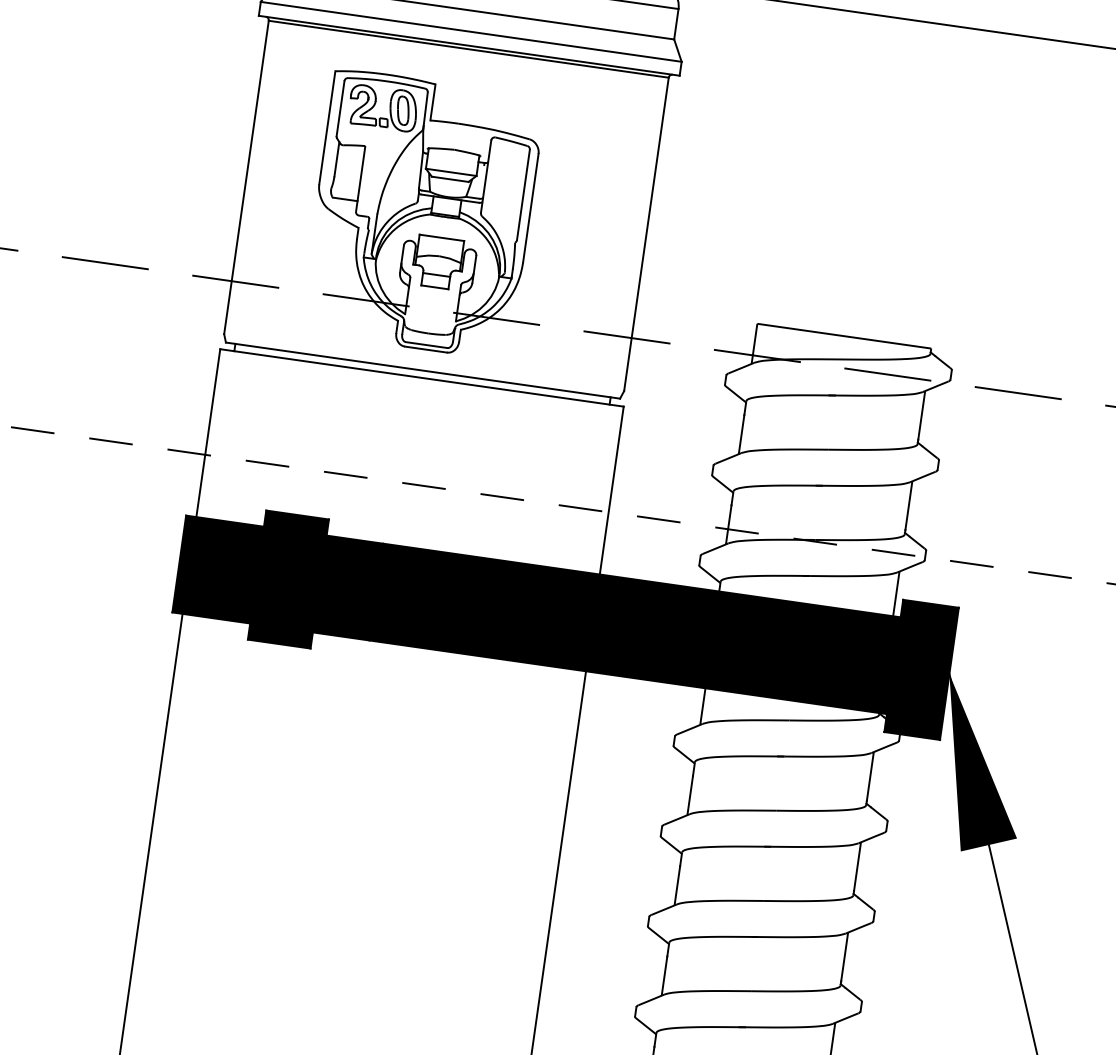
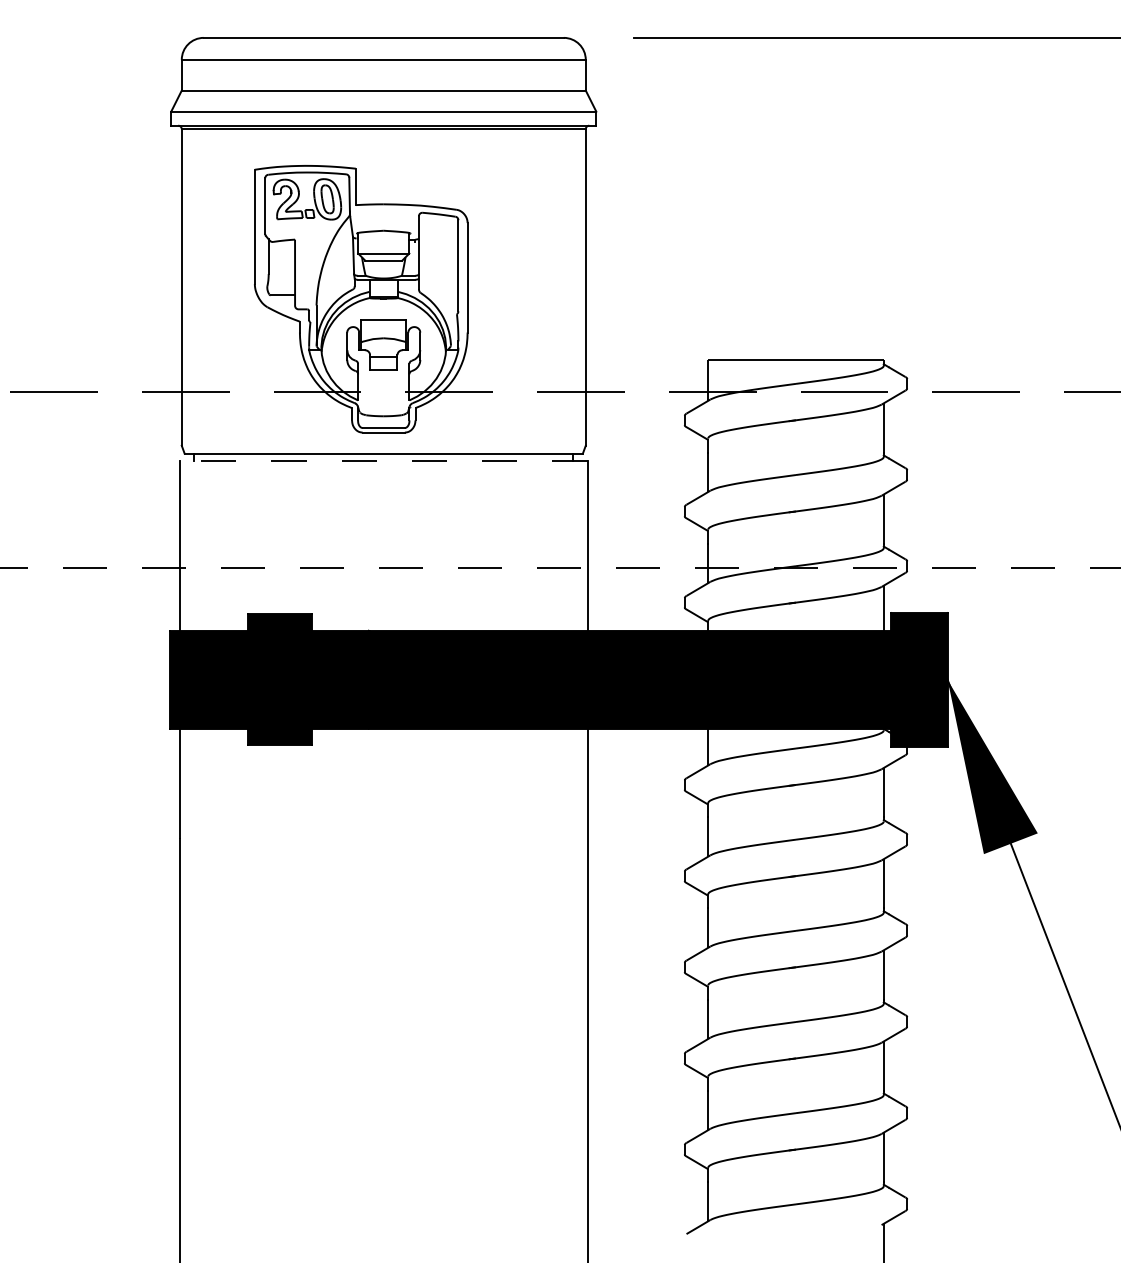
line: (421, 378) -> (383, 461), solid -> dashed

